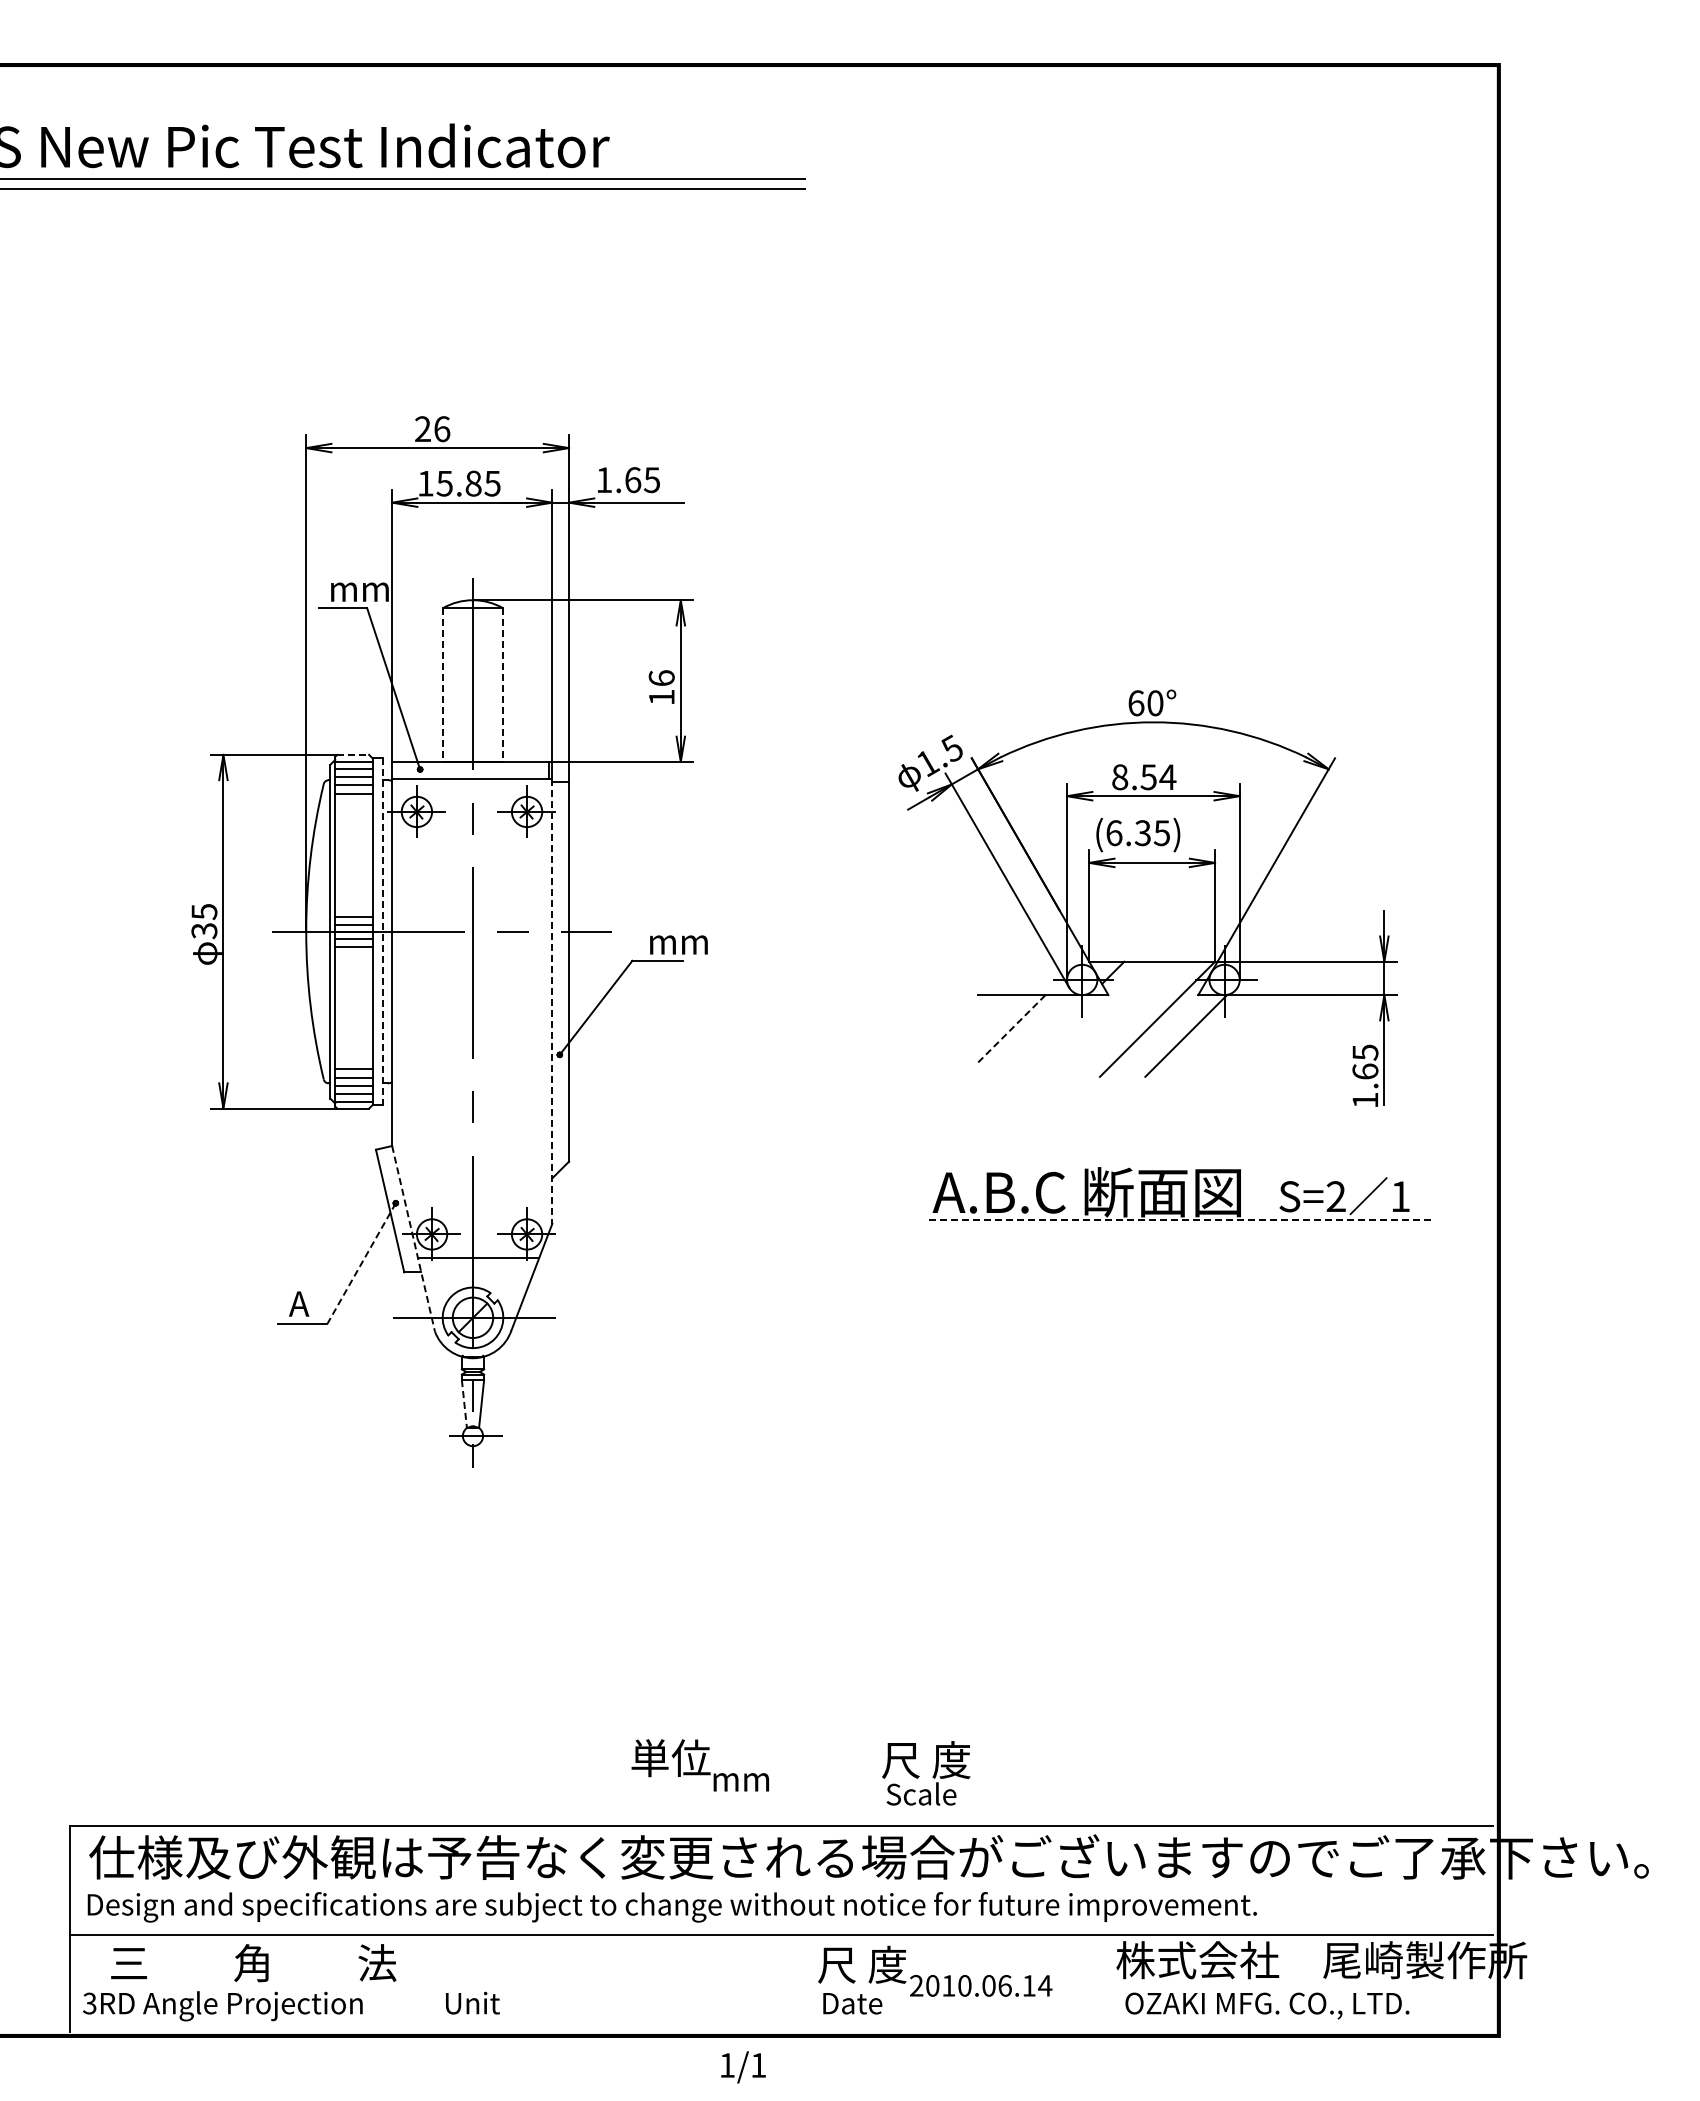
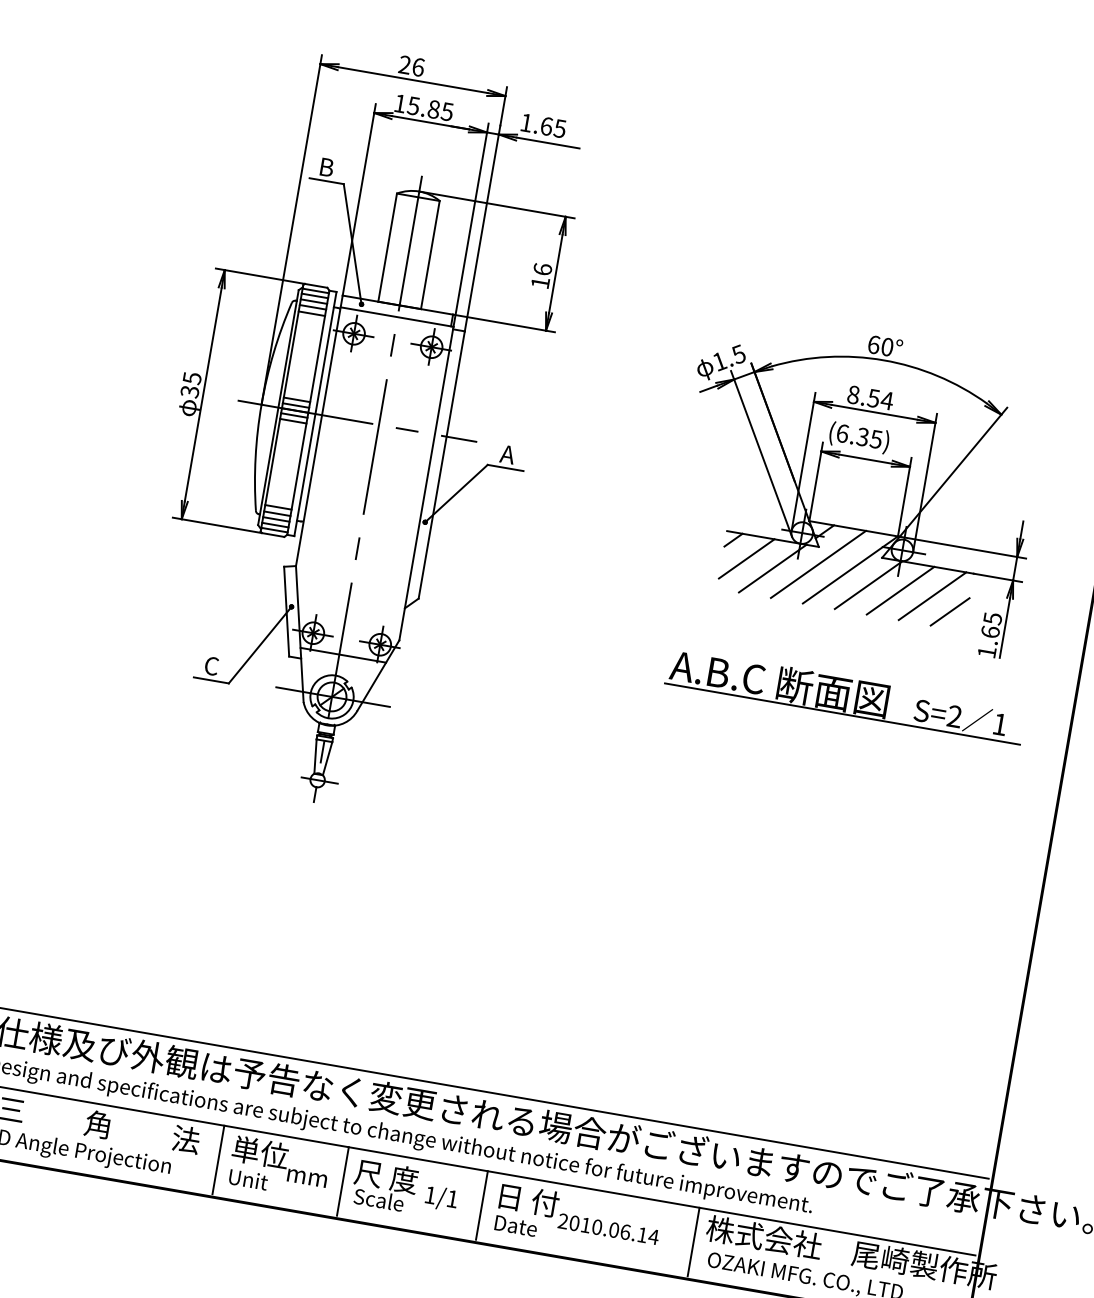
text: (359, 588) -> (340, 169), mm -> B
line: (442, 685) -> (387, 247), dashed -> solid
line: (503, 685) -> (430, 255), dashed -> solid
line: (353, 754) -> (316, 285), dashed -> solid
line: (382, 932) -> (315, 414), dashed -> solid
text: (677, 941) -> (521, 456), mm -> A
line: (552, 1001) -> (426, 483), dashed -> solid
line: (989, 1006) -> (733, 540), added
line: (1111, 1018) -> (818, 563), added
line: (1011, 1028) -> (746, 558), dashed -> solid
line: (1049, 1035) -> (772, 568), added
line: (1231, 1035) -> (900, 590), added
line: (1276, 1035) -> (932, 595), added
line: (1304, 1052) -> (949, 611), added
line: (1181, 1219) -> (842, 713), dashed -> solid
line: (413, 1239) -> (299, 634), dashed -> solid
line: (361, 1263) -> (260, 645), dashed -> solid
text: (299, 1304) -> (211, 666), A -> C
line: (464, 1404) -> (315, 756), dashed -> solid
text: (699, 1765) -> (279, 1161), moved
text: (926, 1773) -> (385, 1185), moved
text: (862, 1964) -> (527, 1199), 尺 度 -> 日 付
line: (426, 1982) -> (218, 1159), added
line: (603, 1982) -> (343, 1180), added
line: (800, 1982) -> (481, 1204), added
line: (1101, 1982) -> (693, 1241), added
text: (743, 2067) -> (441, 1198), moved

